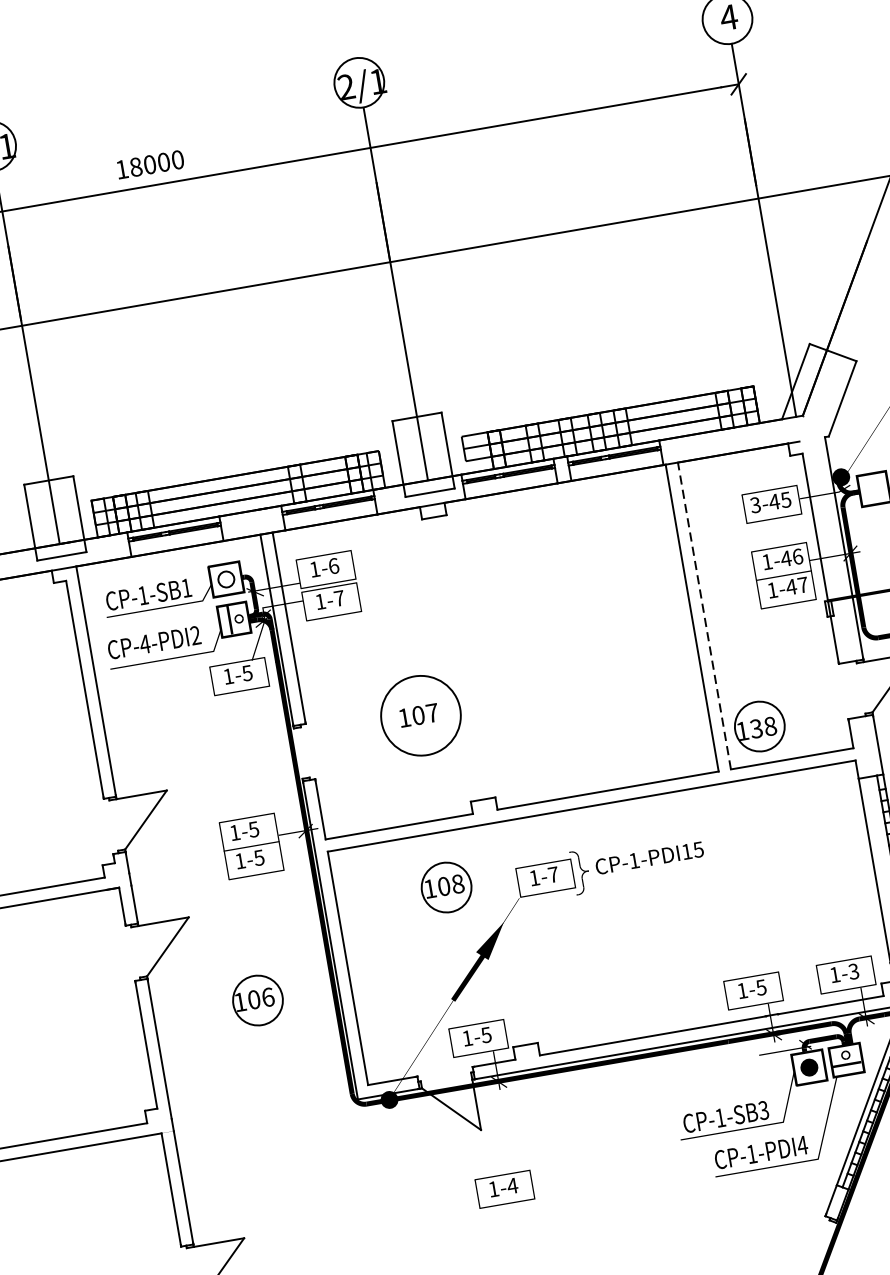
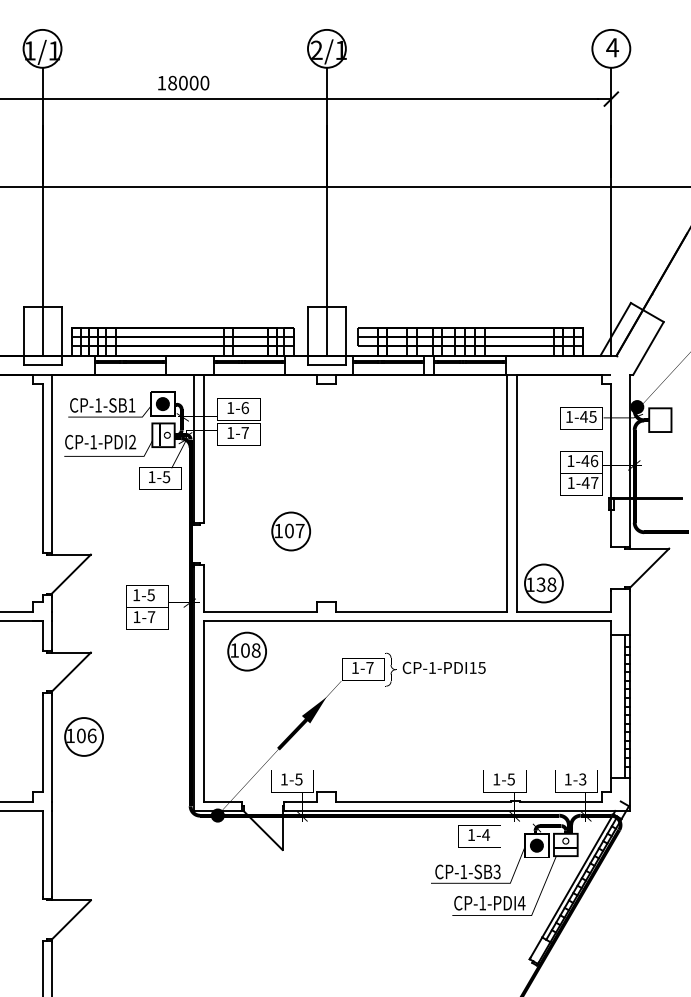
text: (150, 163) -> (183, 82), moved
text: (754, 504) -> (568, 416), 3-45 -> 1-45
fill: (225, 580) -> (162, 404), added
line: (703, 614) -> (516, 492), dashed -> solid
text: (145, 644) -> (93, 442), -4-PDI2 -> -1-PDI2
circle: (421, 715) -> (291, 531), size x0.62
text: (259, 858) -> (151, 617), 1-5 -> 1-7
part: (445, 887) -> (246, 651), moved
part: (257, 1000) -> (83, 736), moved
text: (504, 1189) -> (479, 836), moved

